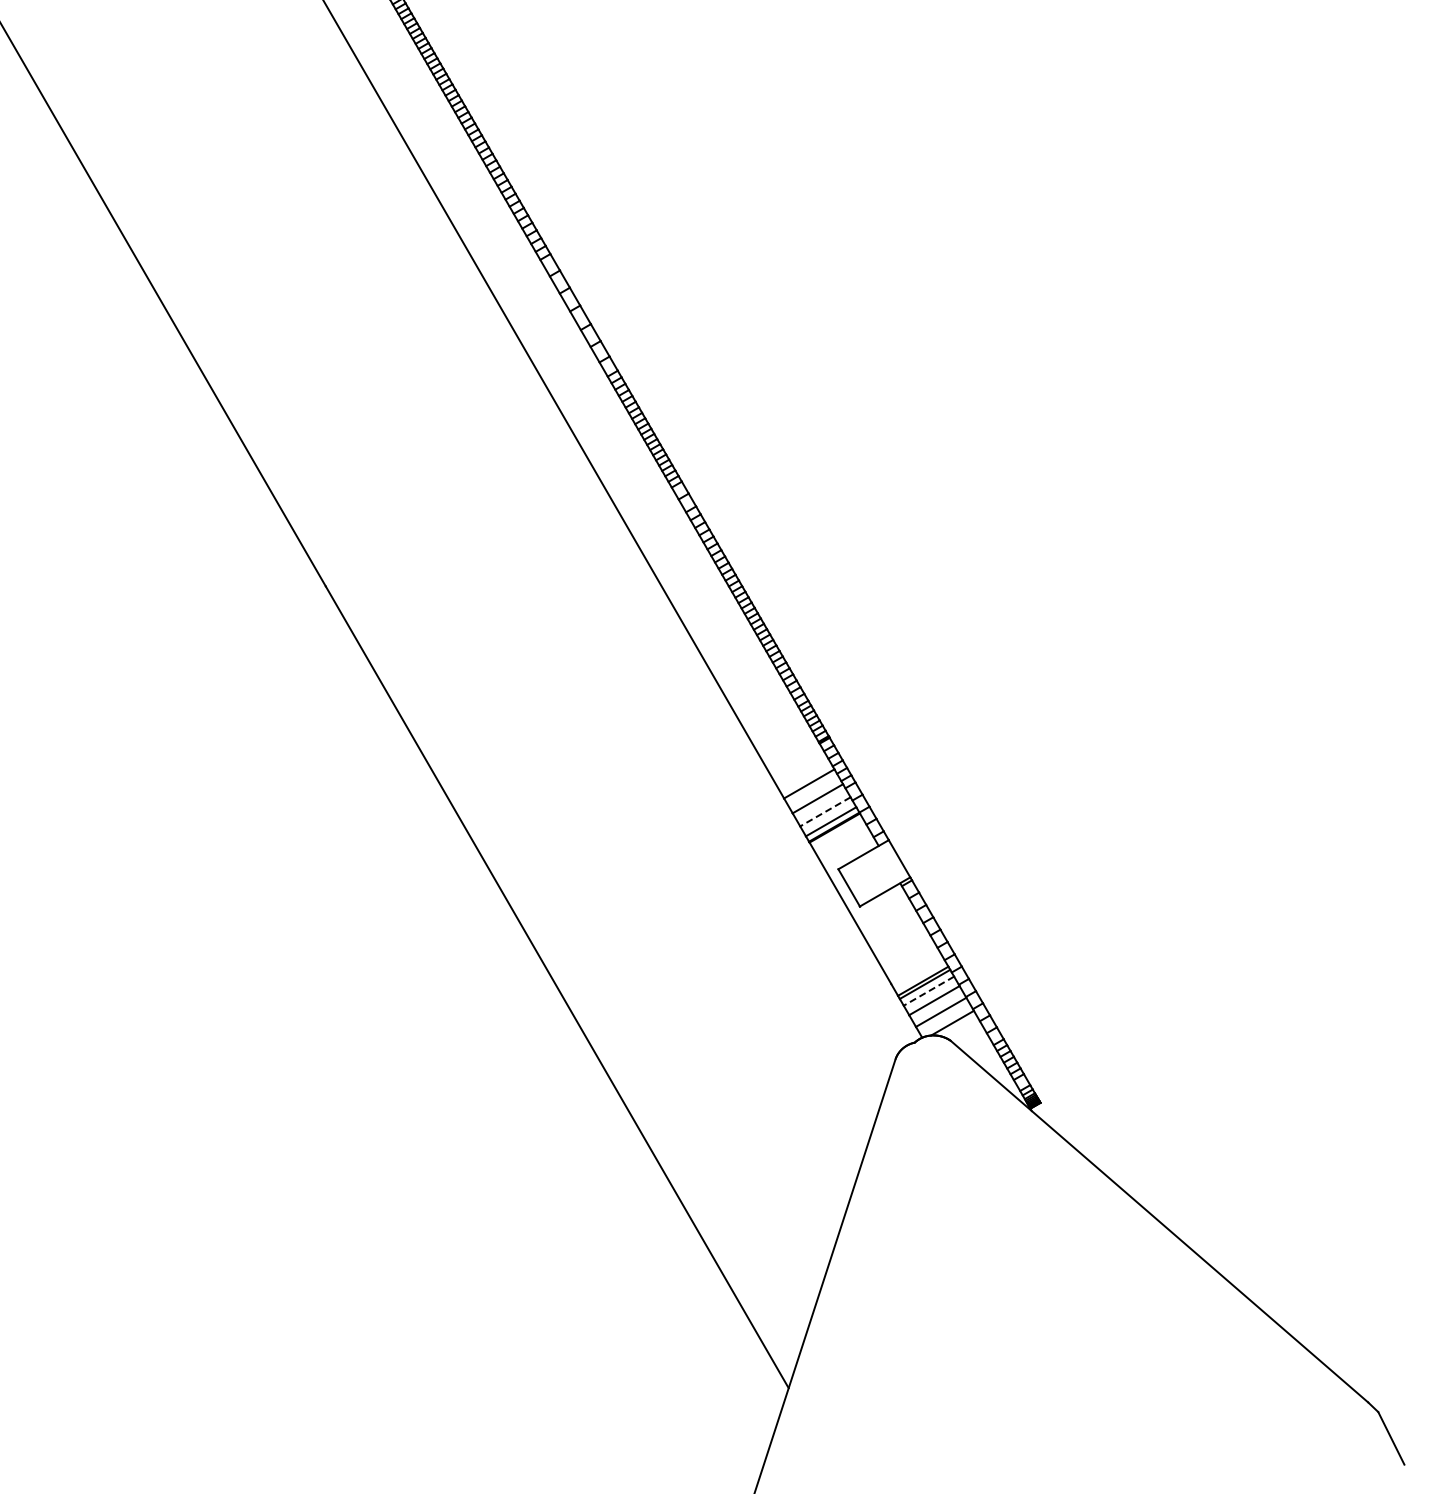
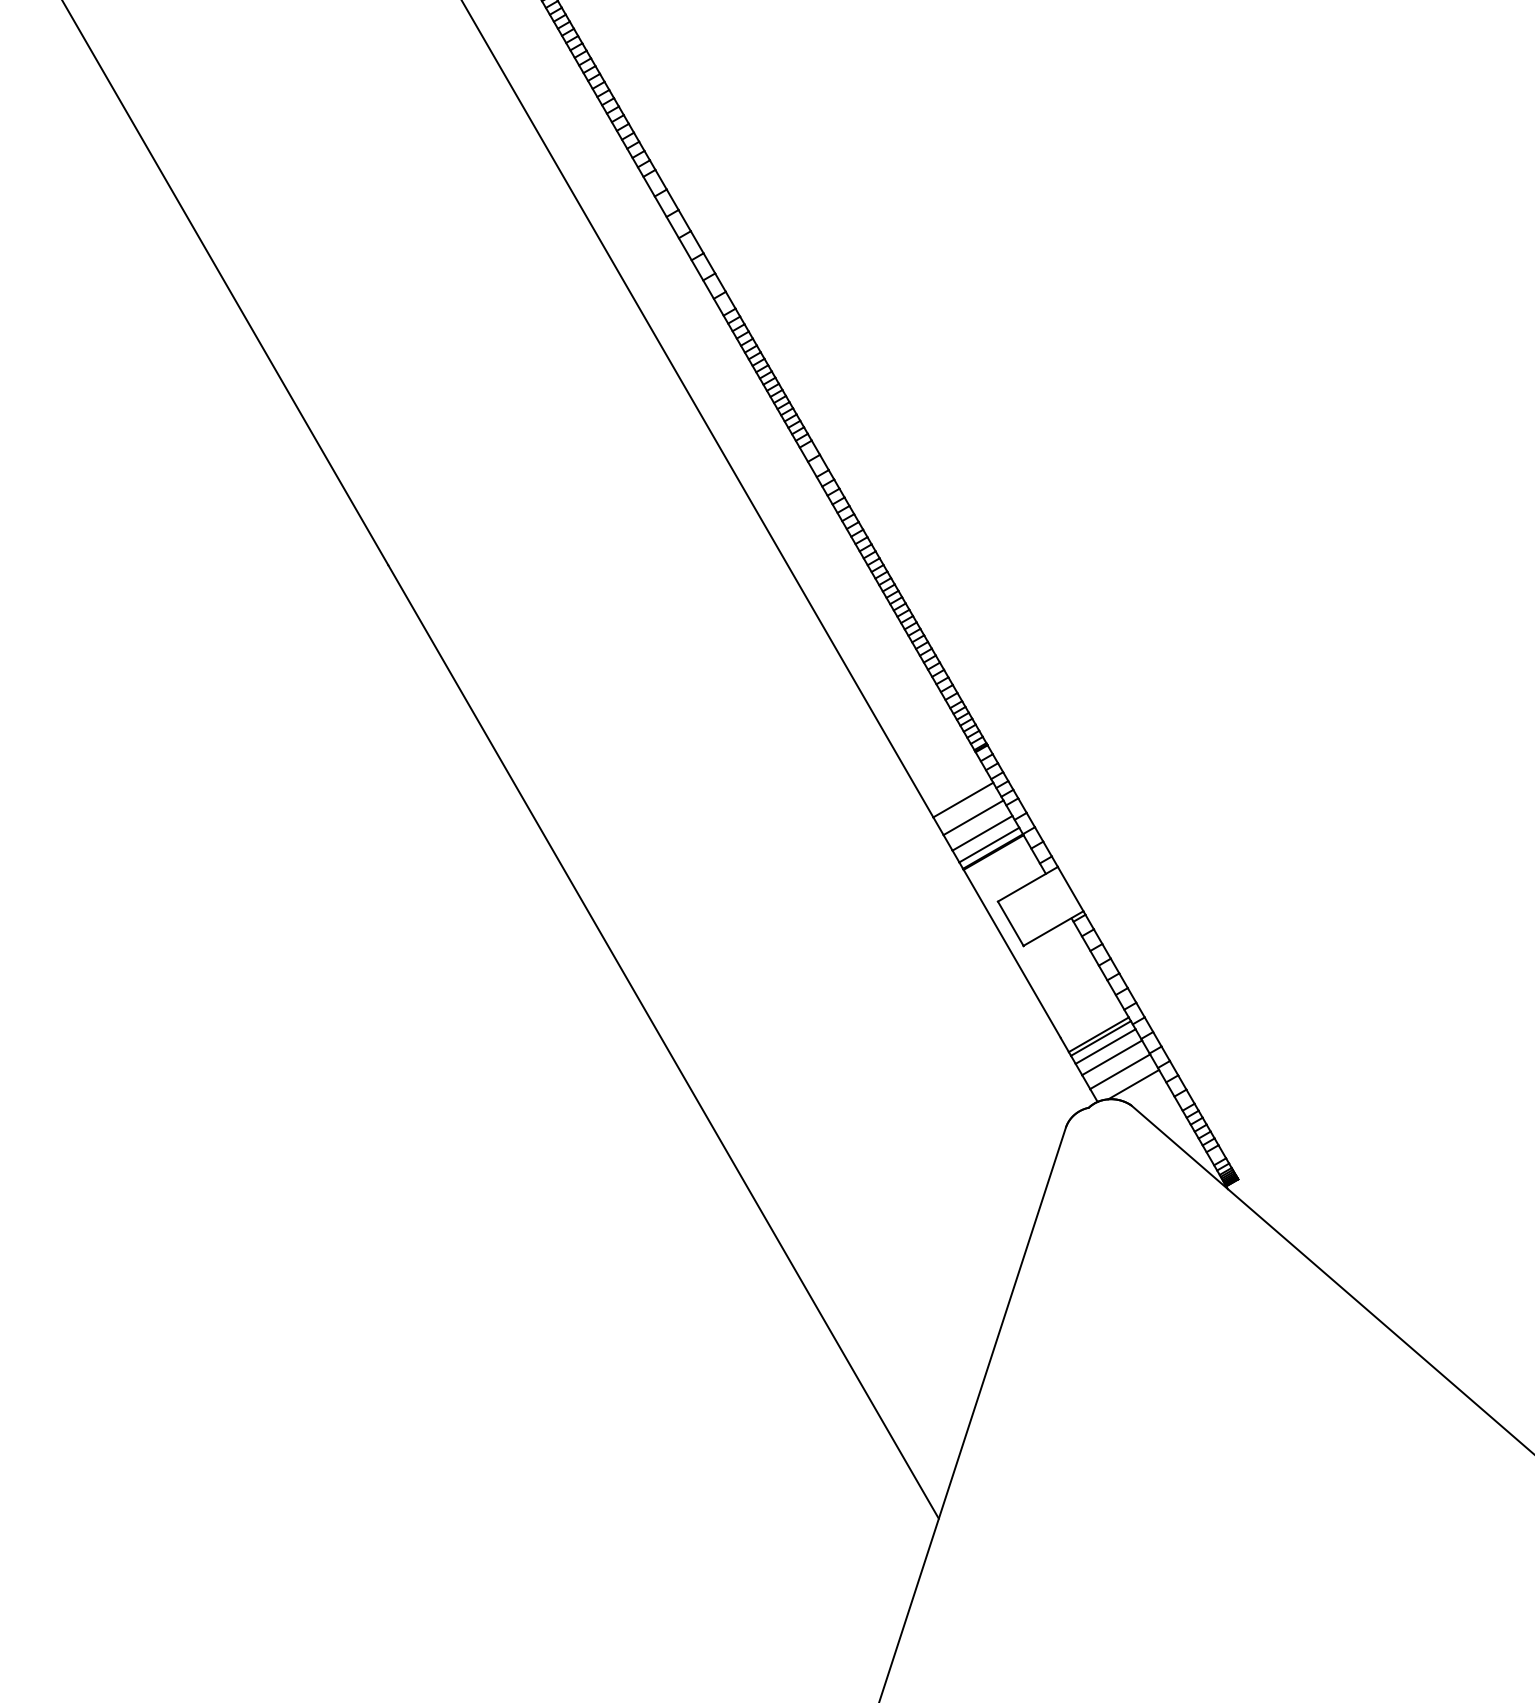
line: (825, 812) -> (982, 834), dashed -> solid
line: (928, 991) -> (1105, 1046), dashed -> solid

